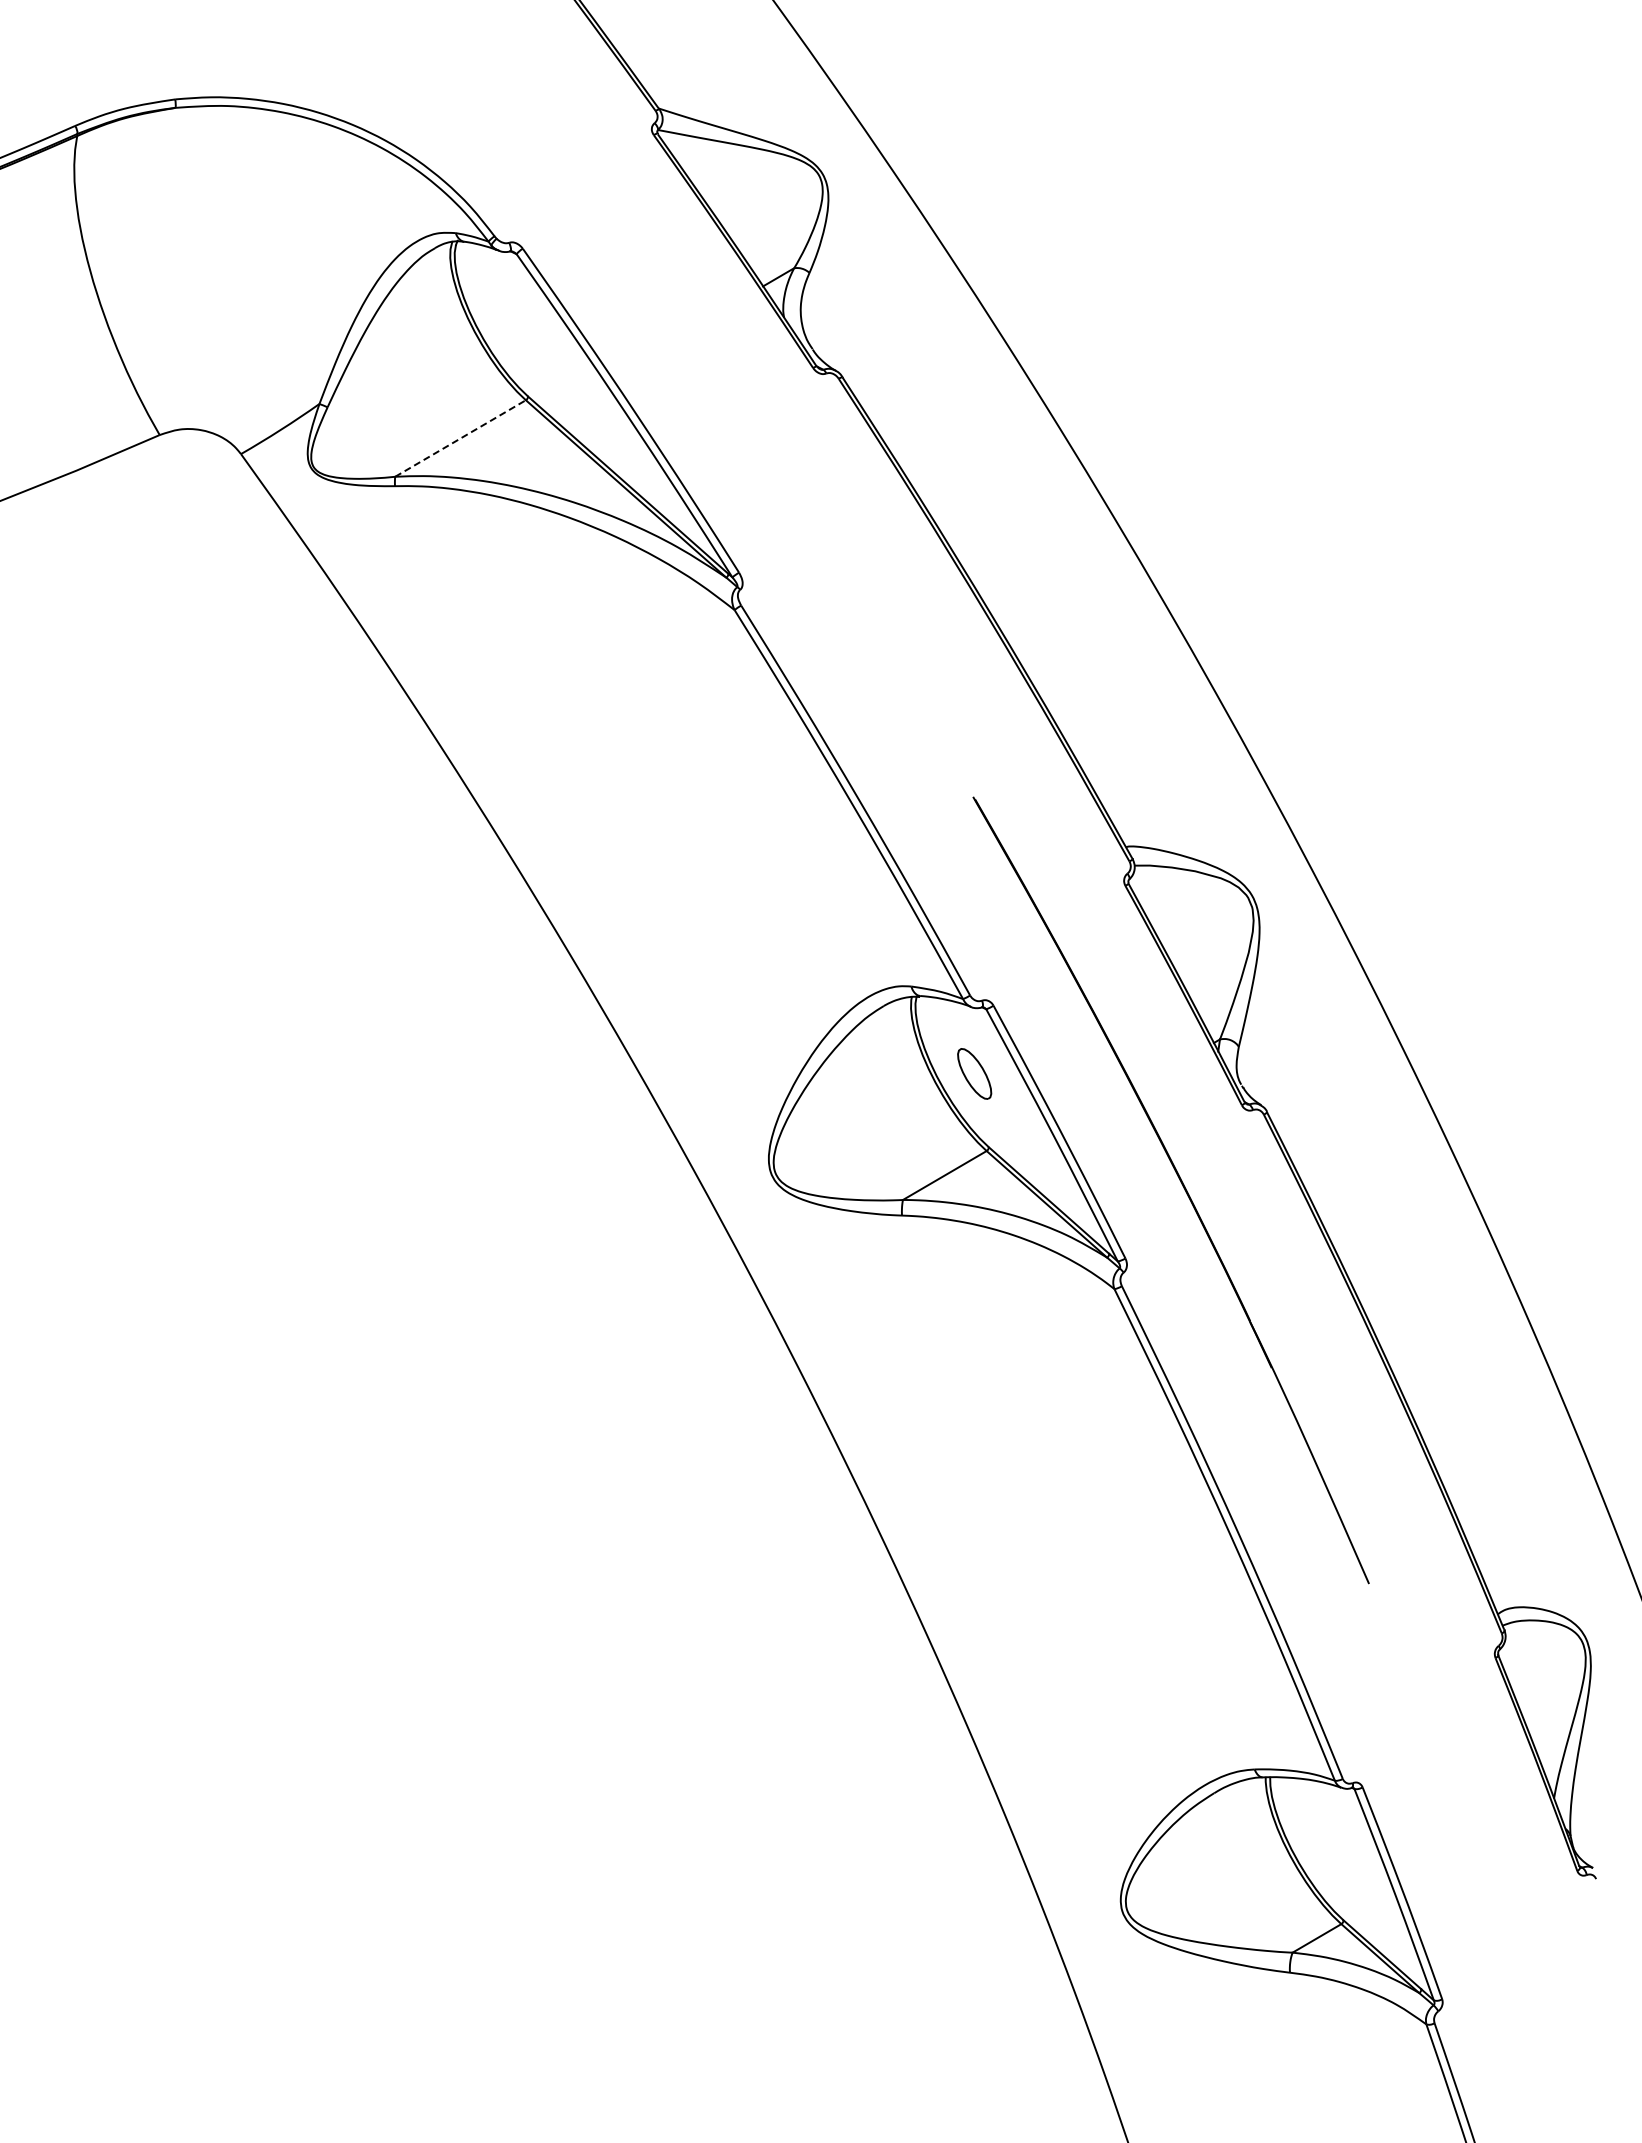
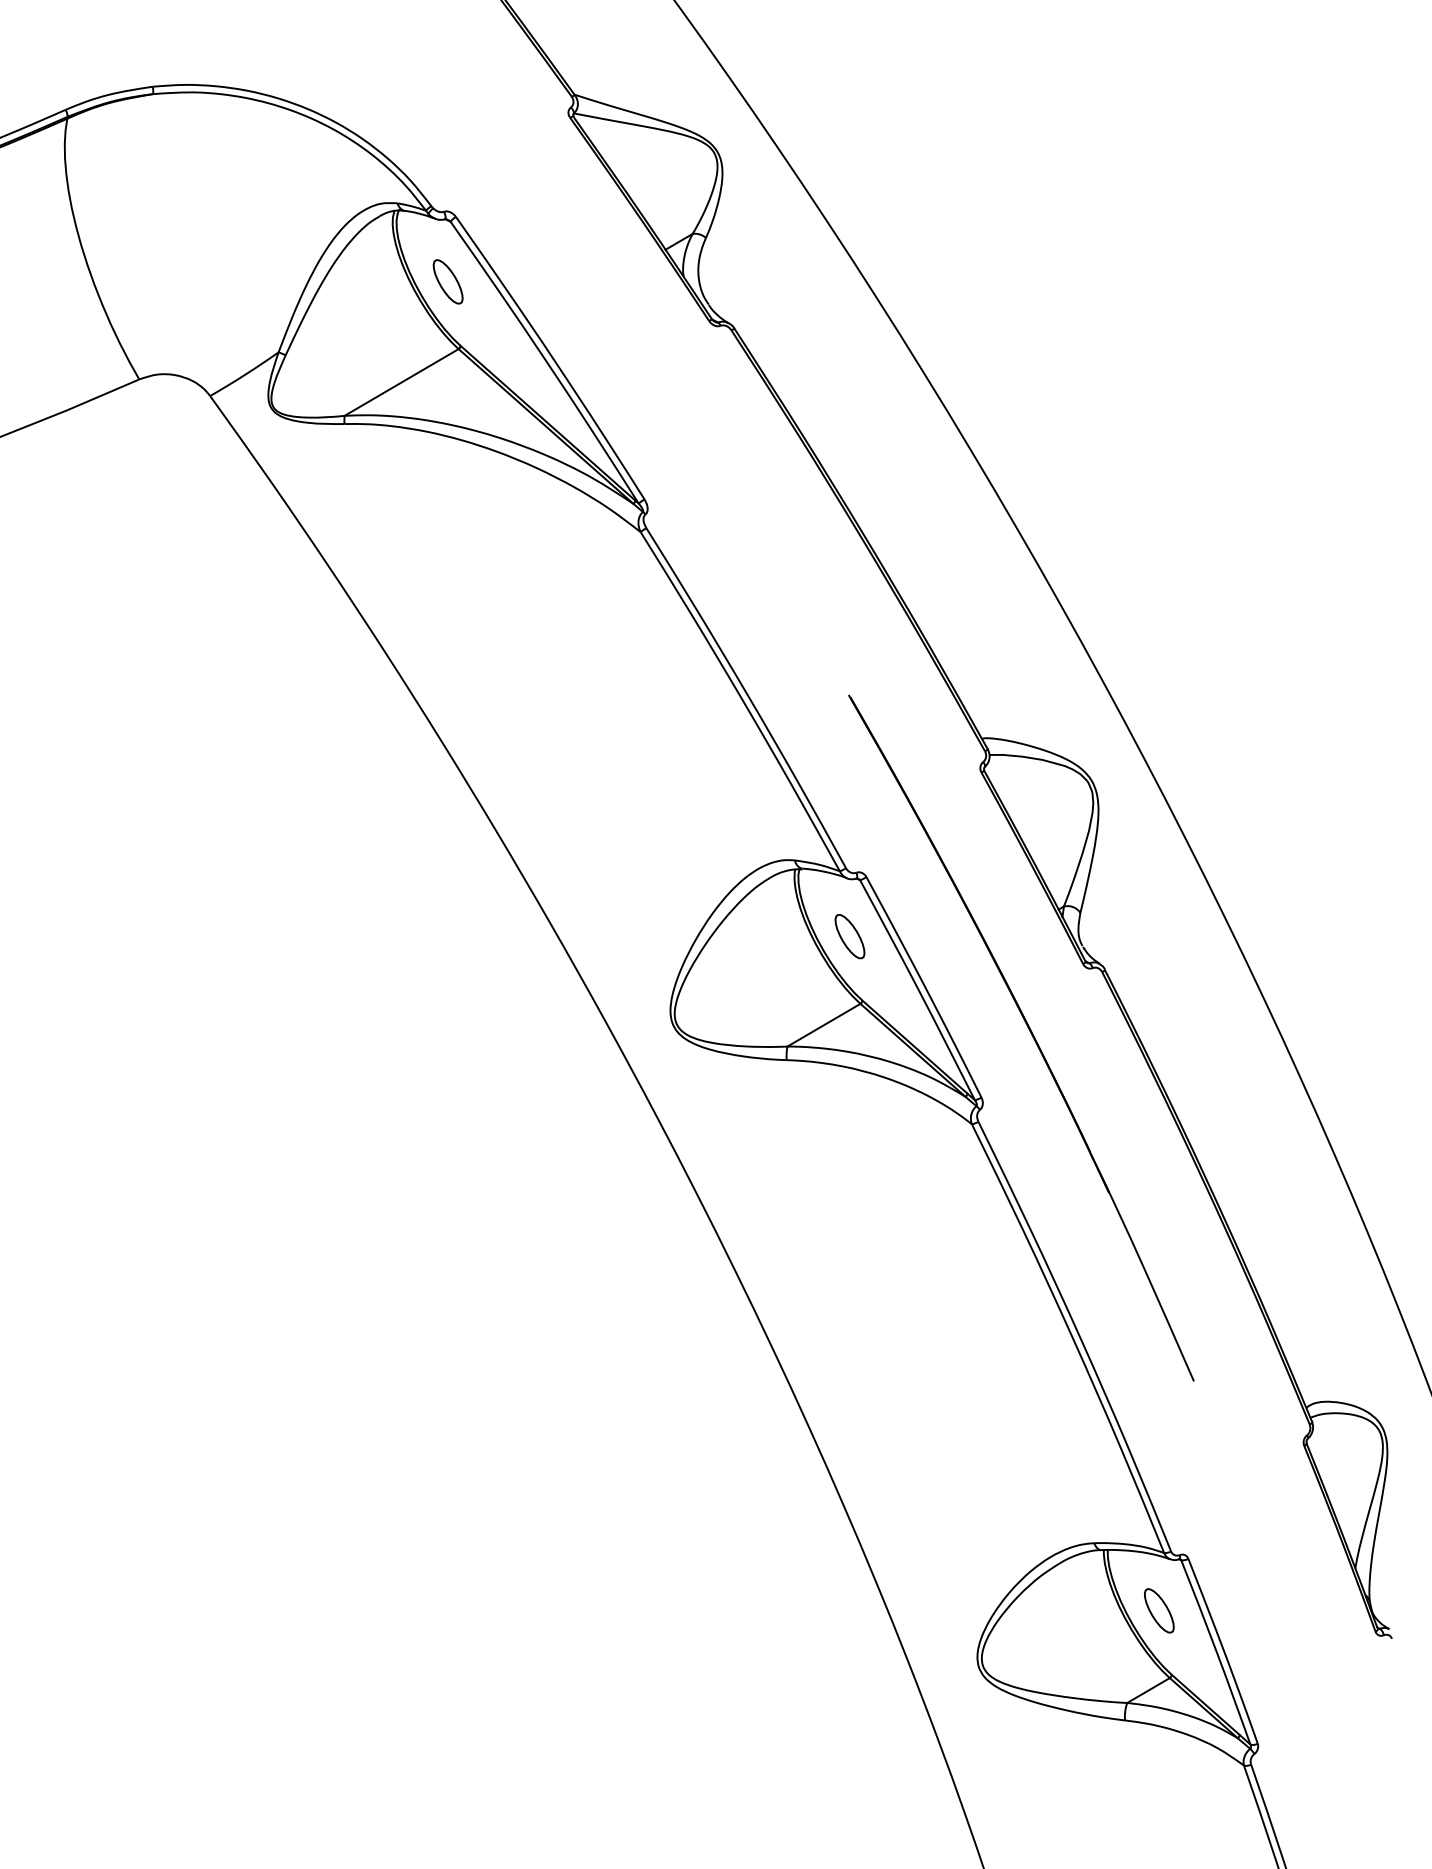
part: (513, 323) -> (447, 282), added
line: (460, 438) -> (401, 382), dashed -> solid
part: (1328, 1846) -> (1158, 1610), added

